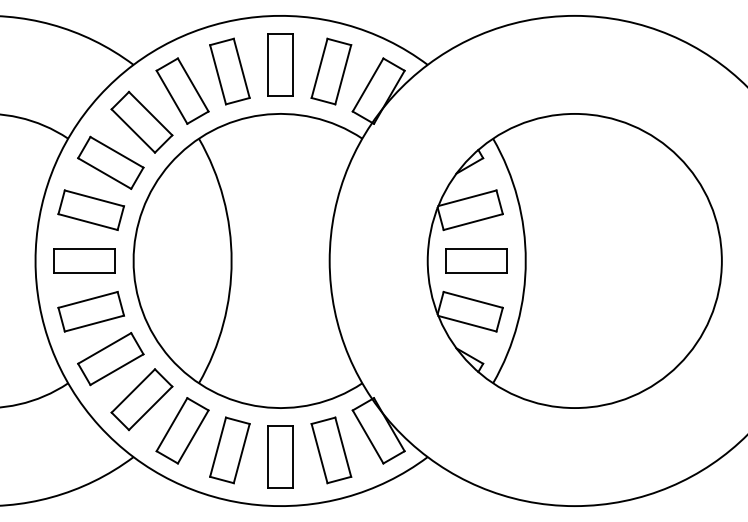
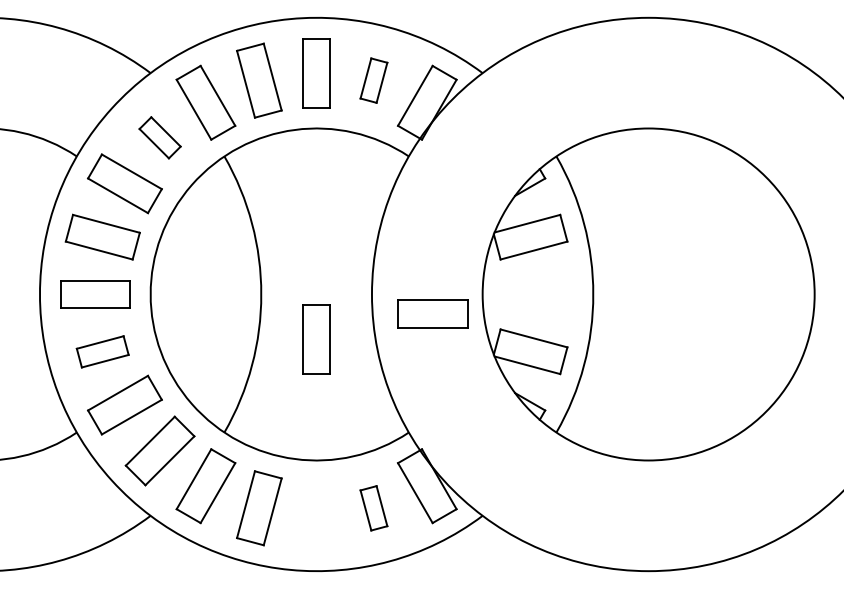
part: (331, 71) -> (374, 80), size x0.6
part: (141, 121) -> (159, 137), size x0.6
part: (476, 260) -> (432, 313), moved
part: (90, 311) -> (102, 351), size x0.7
part: (331, 450) -> (374, 508), size x0.6
part: (280, 456) -> (316, 339), moved

